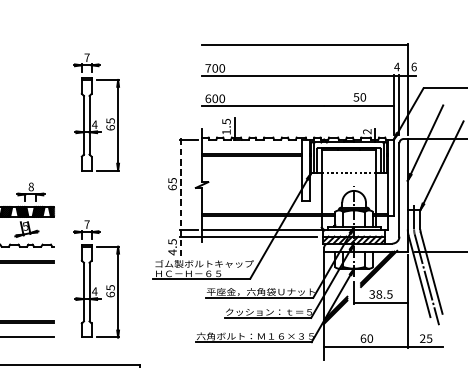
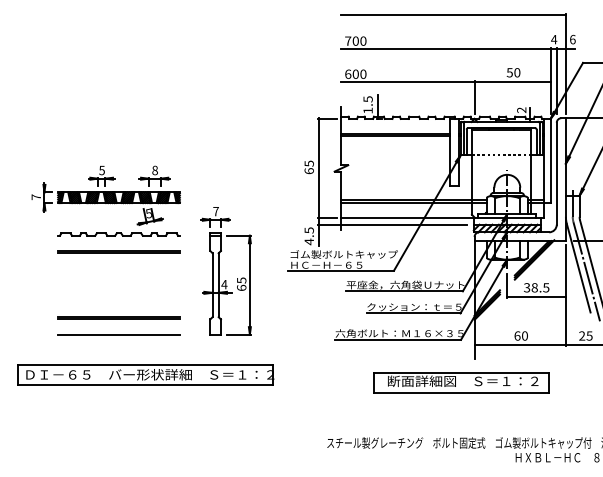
part: (95, 112) -> (225, 89), removed
line: (324, 120) -> (474, 97), added
line: (181, 197) -> (318, 182), dashed -> solid

